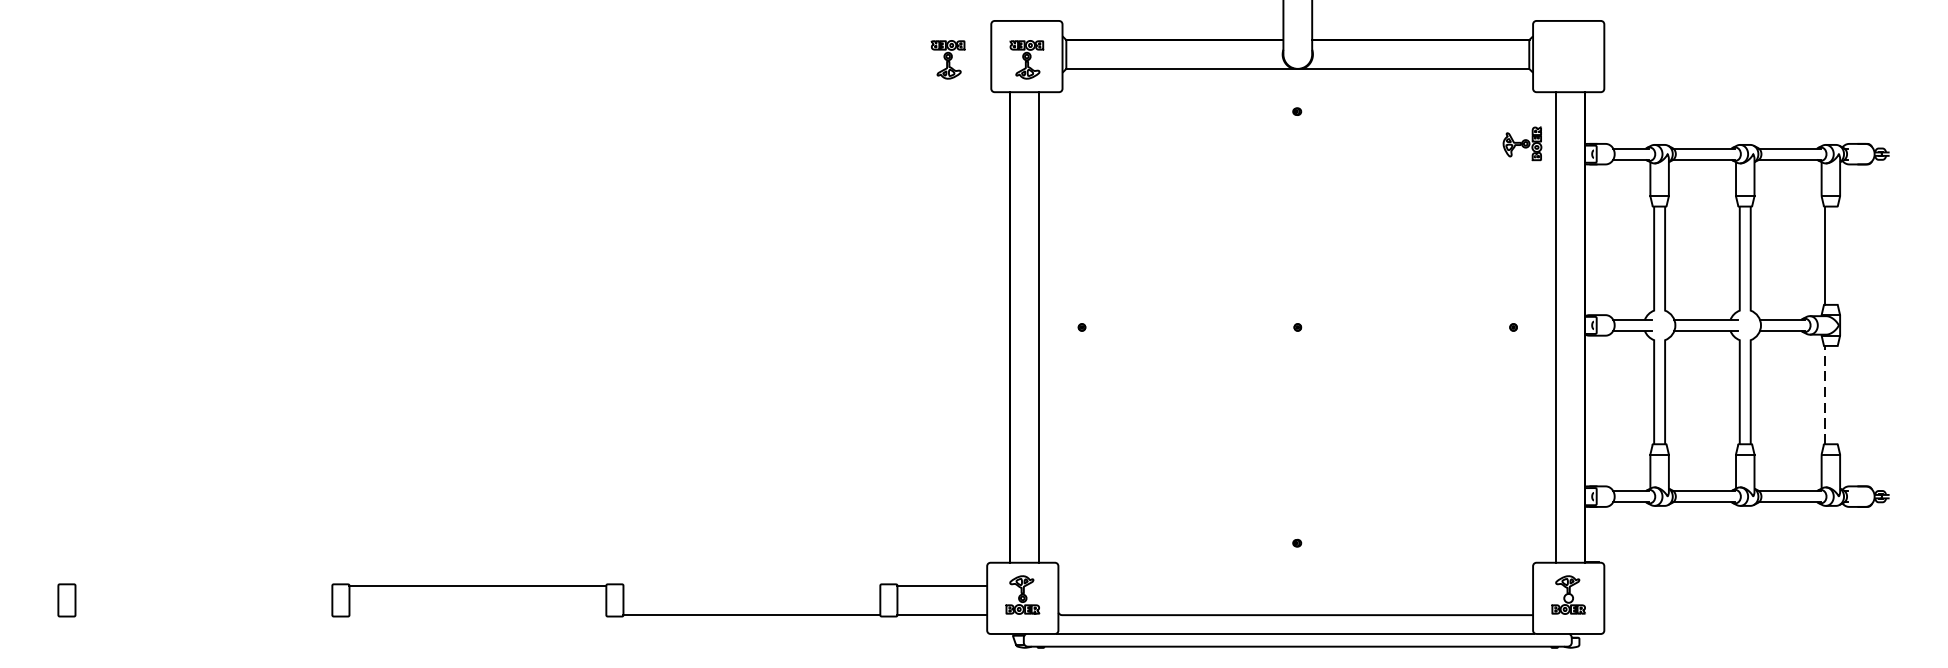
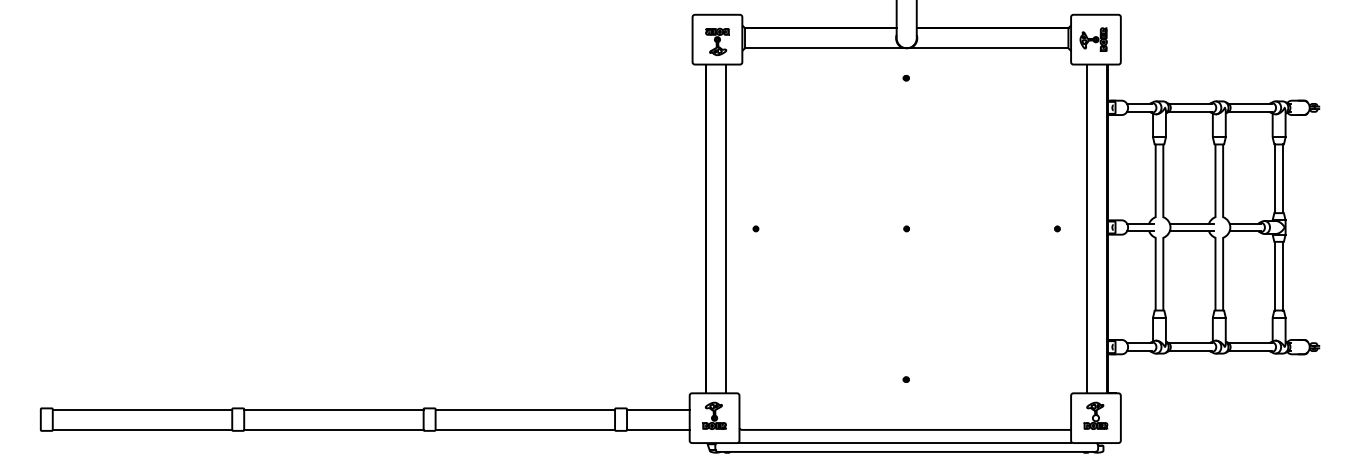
part: (948, 59) -> (662, 41), removed
part: (1522, 143) -> (1093, 39), moved
line: (1835, 255) -> (1282, 178), added
line: (1825, 394) -> (1275, 275), dashed -> solid
line: (1835, 394) -> (1282, 275), added
line: (203, 585) -> (142, 409), added
line: (752, 585) -> (525, 409), added
line: (203, 614) -> (142, 429), added
line: (477, 614) -> (333, 429), added

